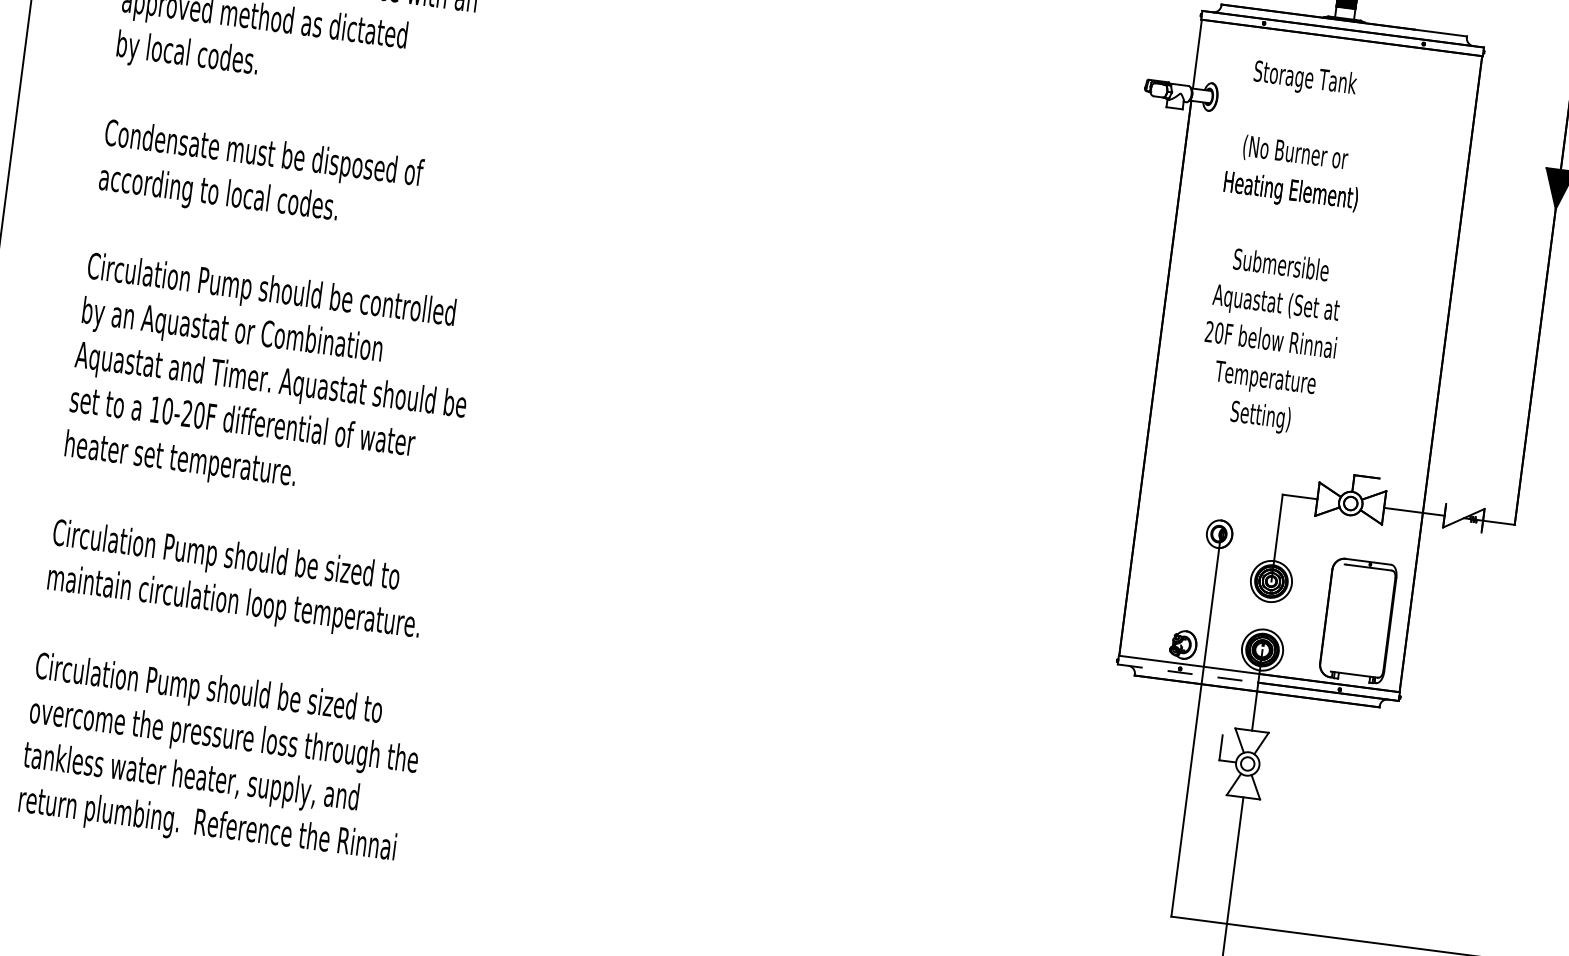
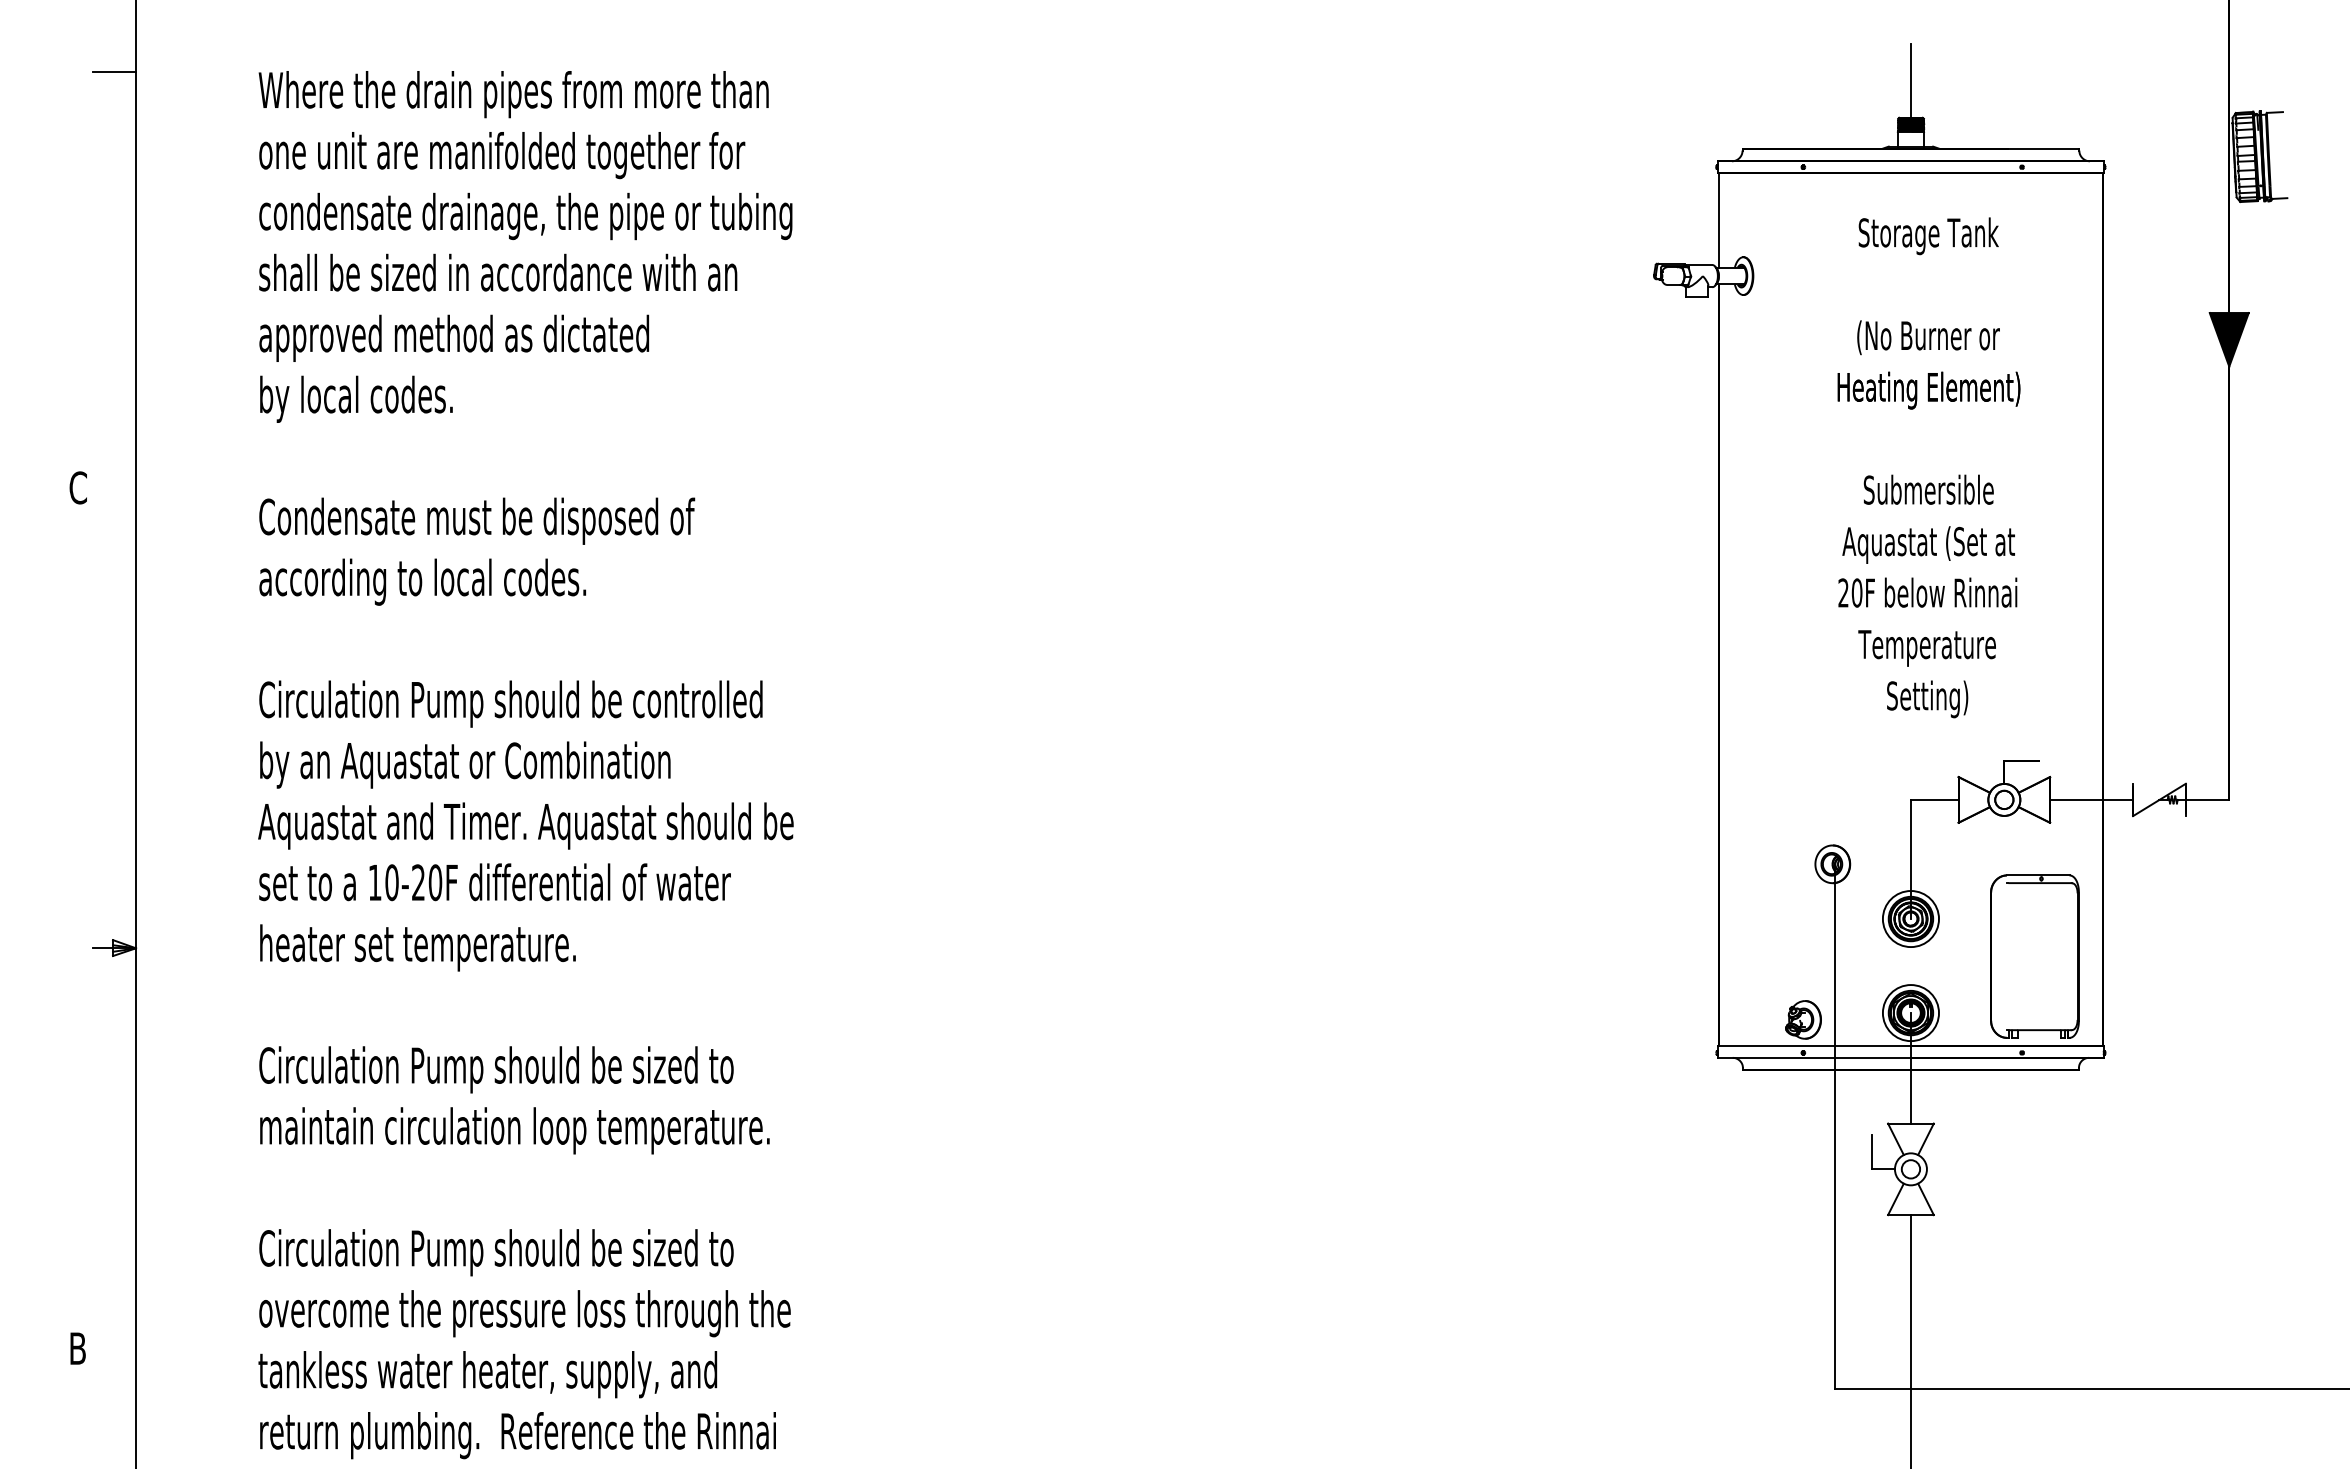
text: (1283, 248) -> (1928, 467), moved
line: (1188, 673) -> (1815, 1057), dashed -> solid

